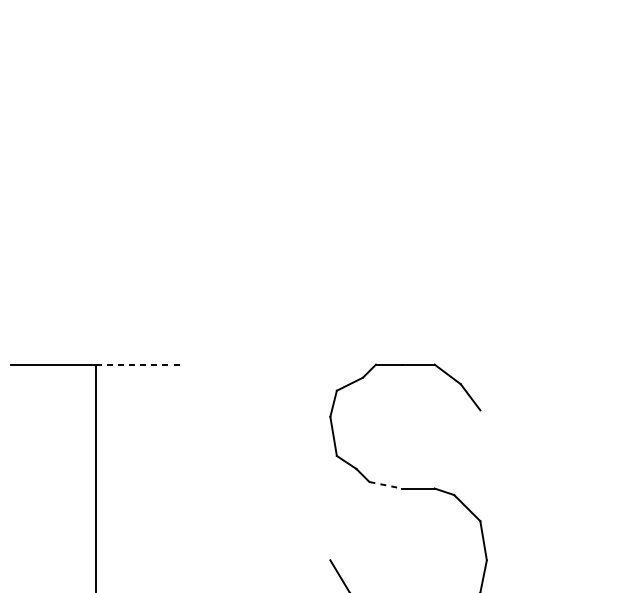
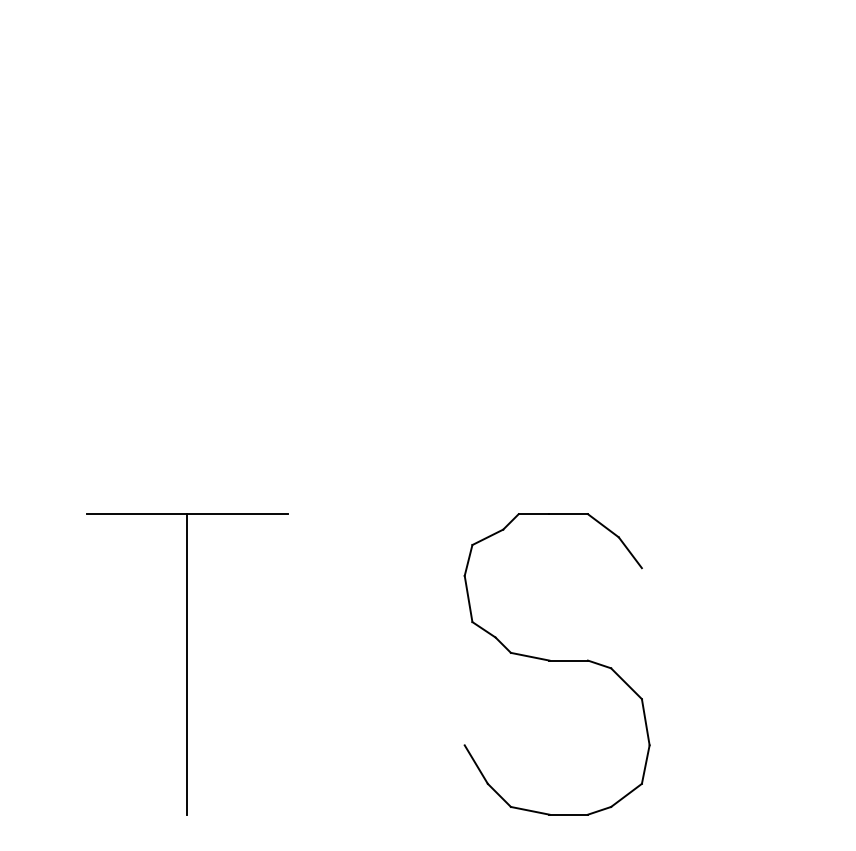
line: (138, 364) -> (237, 514), dashed -> solid
line: (386, 485) -> (530, 656), dashed -> solid

